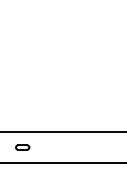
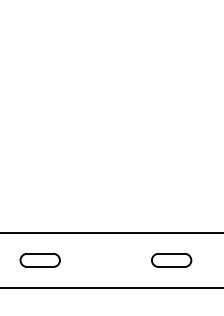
part: (22, 147) -> (39, 260), size x1.67
part: (97, 147) -> (172, 260), added

